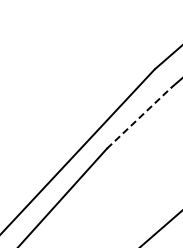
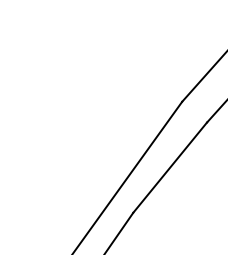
line: (139, 118) -> (170, 168), dashed -> solid

